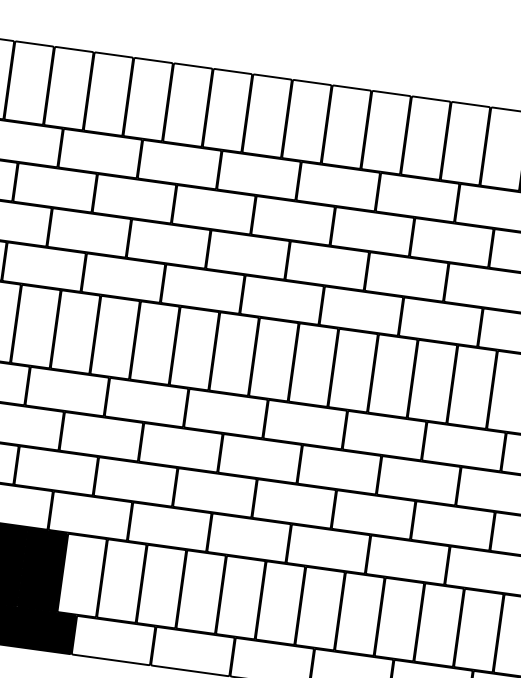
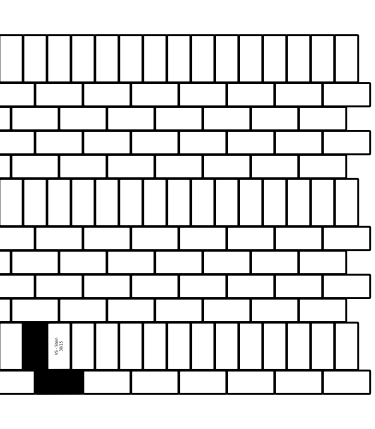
fill: (41, 568) -> (58, 345), removed

